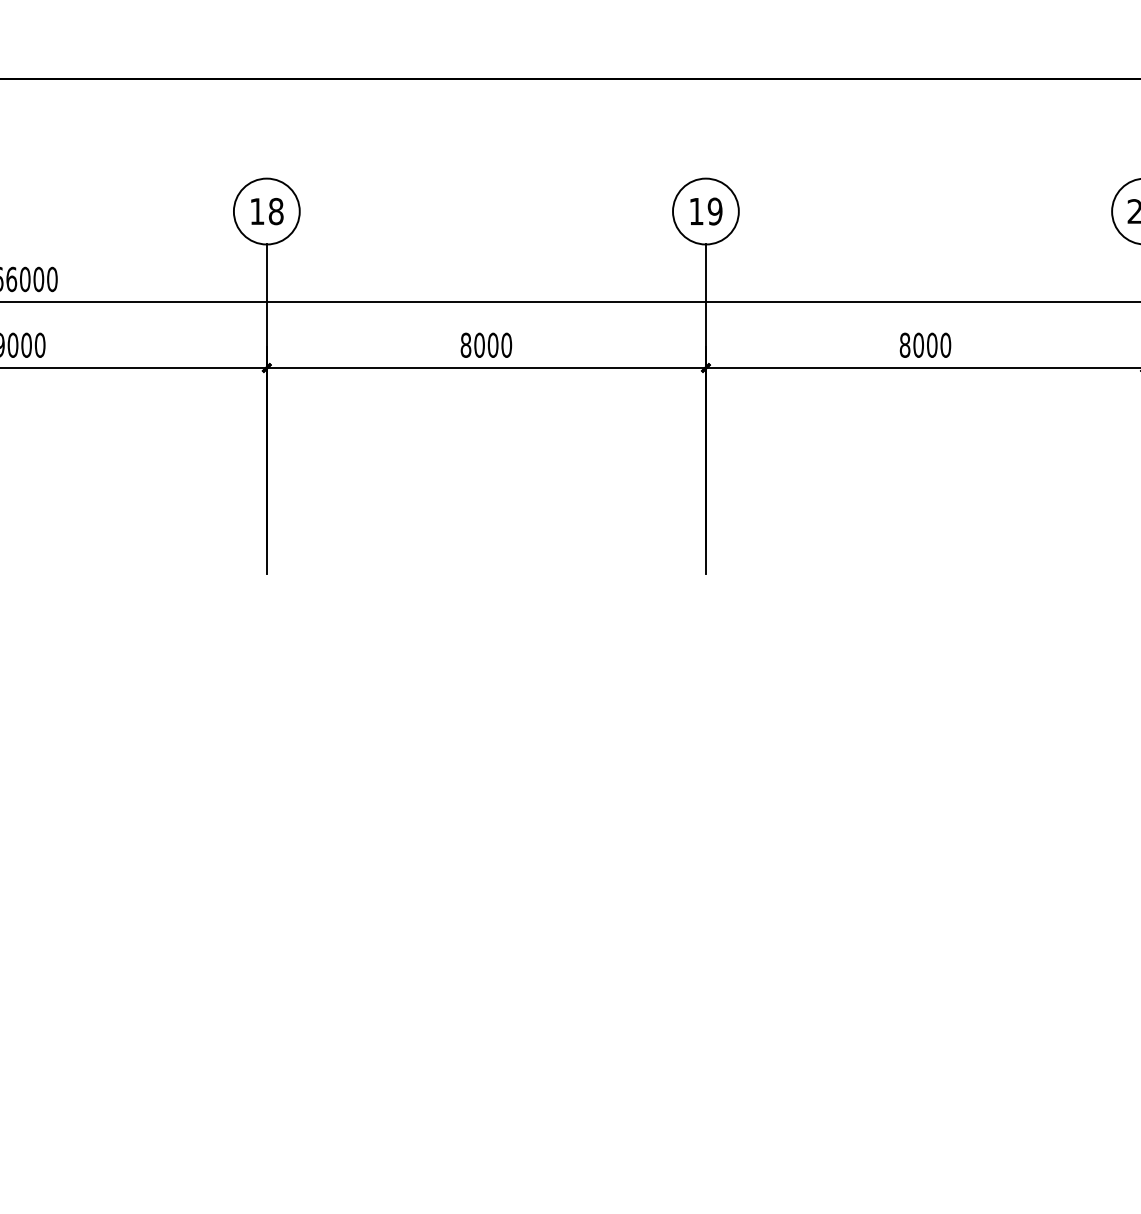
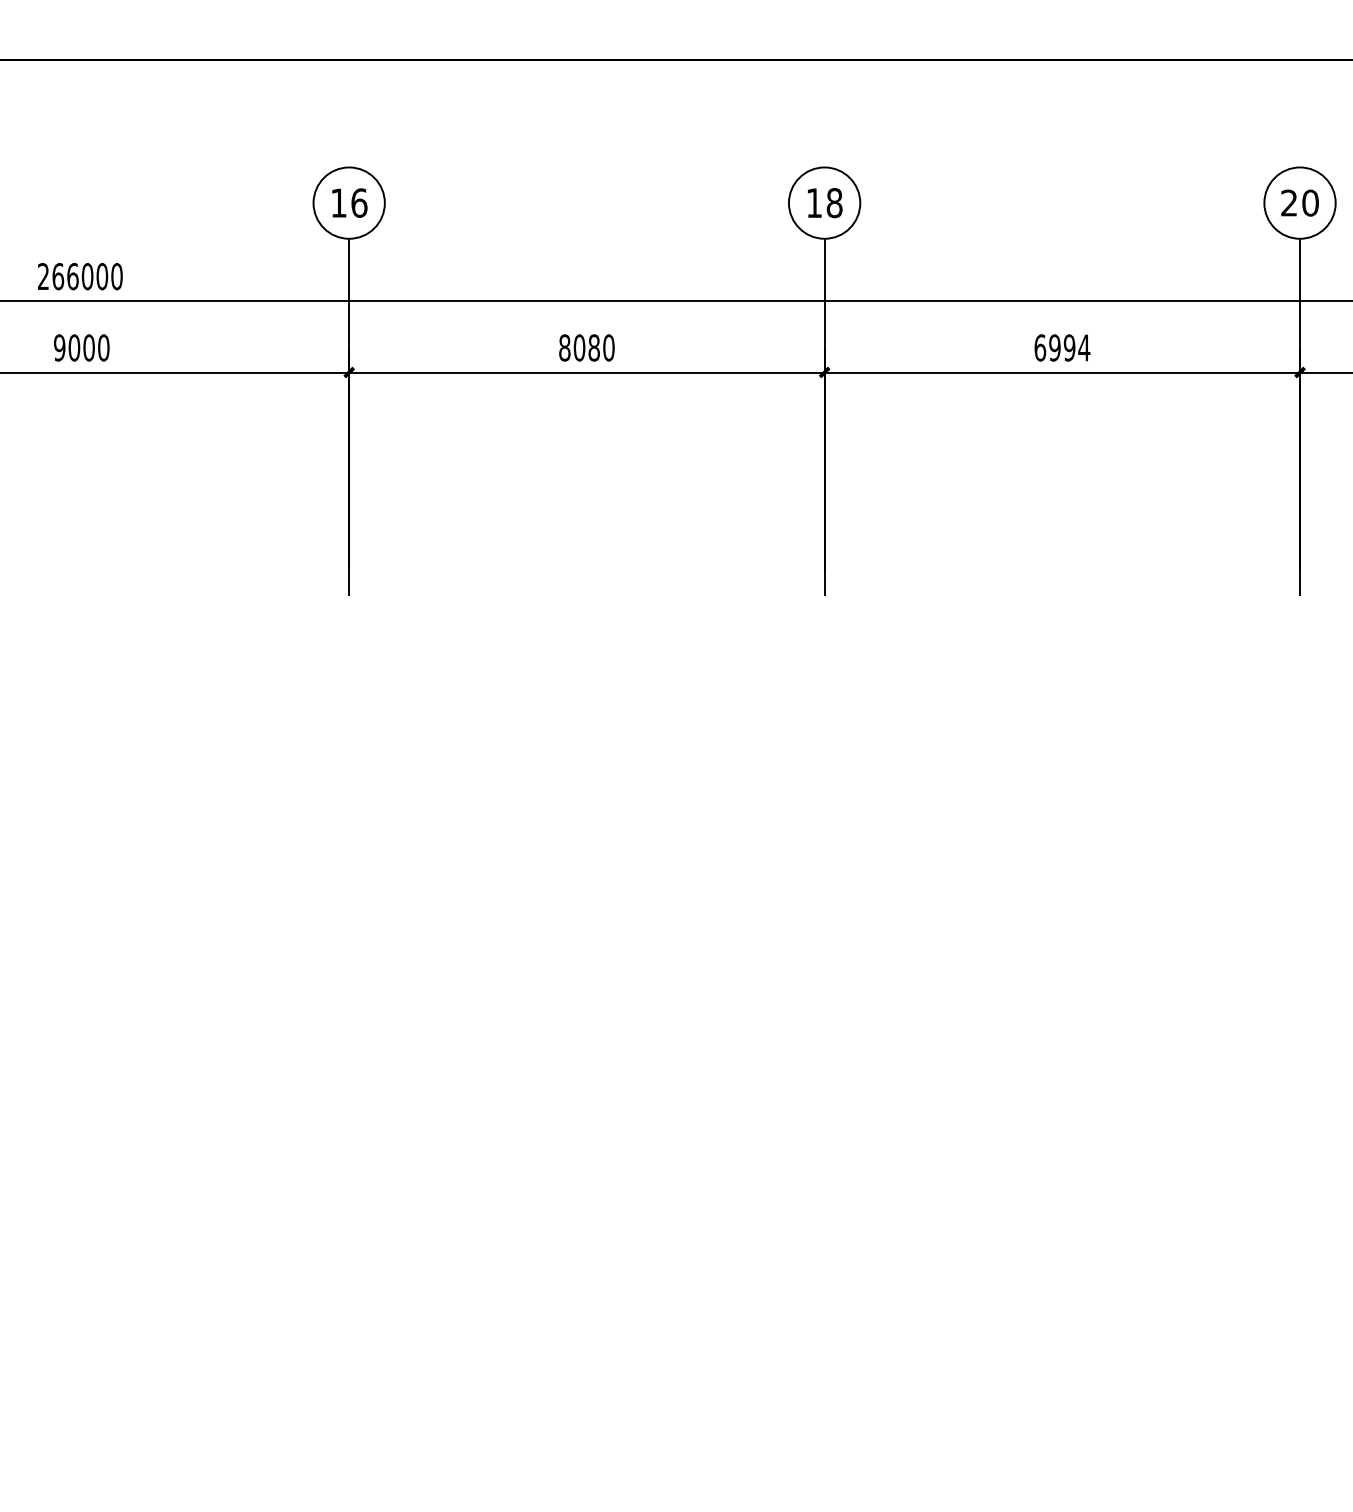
text: (276, 210) -> (359, 202), 18 -> 16
text: (715, 211) -> (834, 203), 19 -> 18
text: (493, 344) -> (594, 347), 8000 -> 8080
text: (925, 344) -> (1062, 347), 8000 -> 6994

